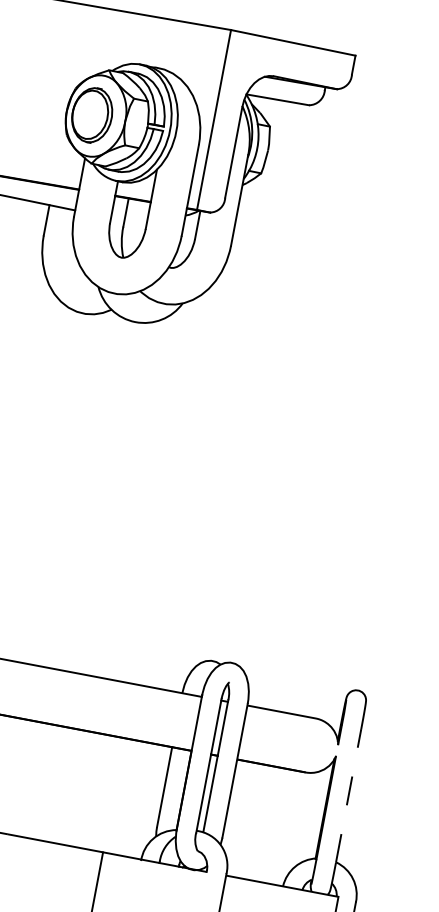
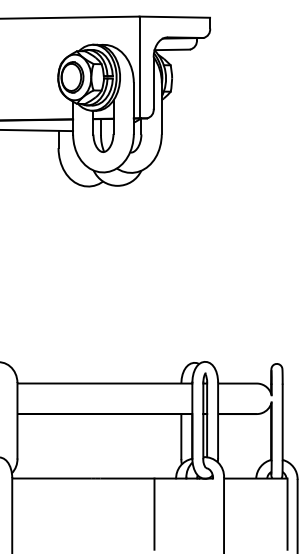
line: (348, 795) -> (282, 422), dashed -> solid

